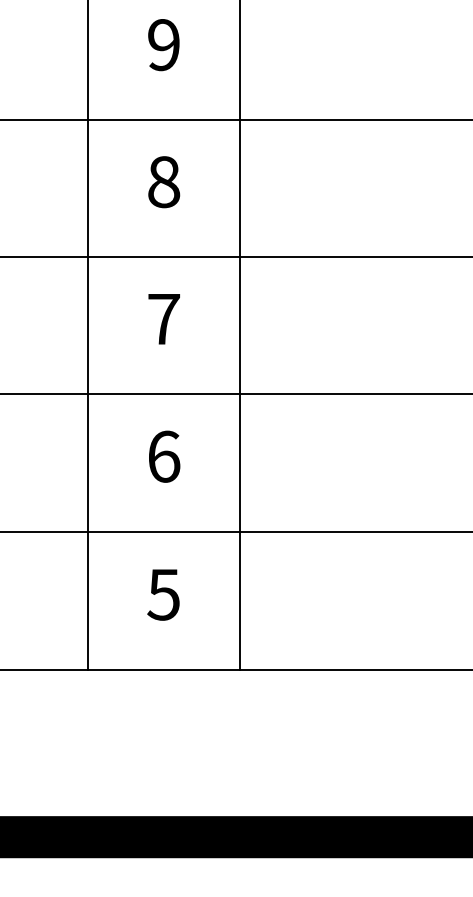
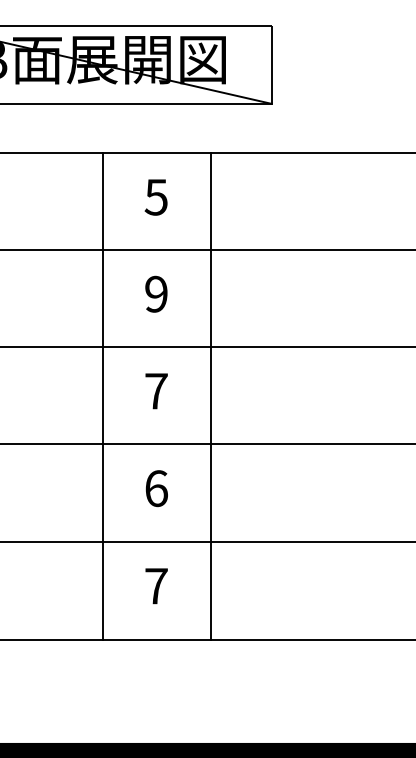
text: (162, 43) -> (155, 196), 9 -> 5
text: (164, 180) -> (156, 293), 8 -> 9
text: (162, 595) -> (155, 586), 5 -> 7

